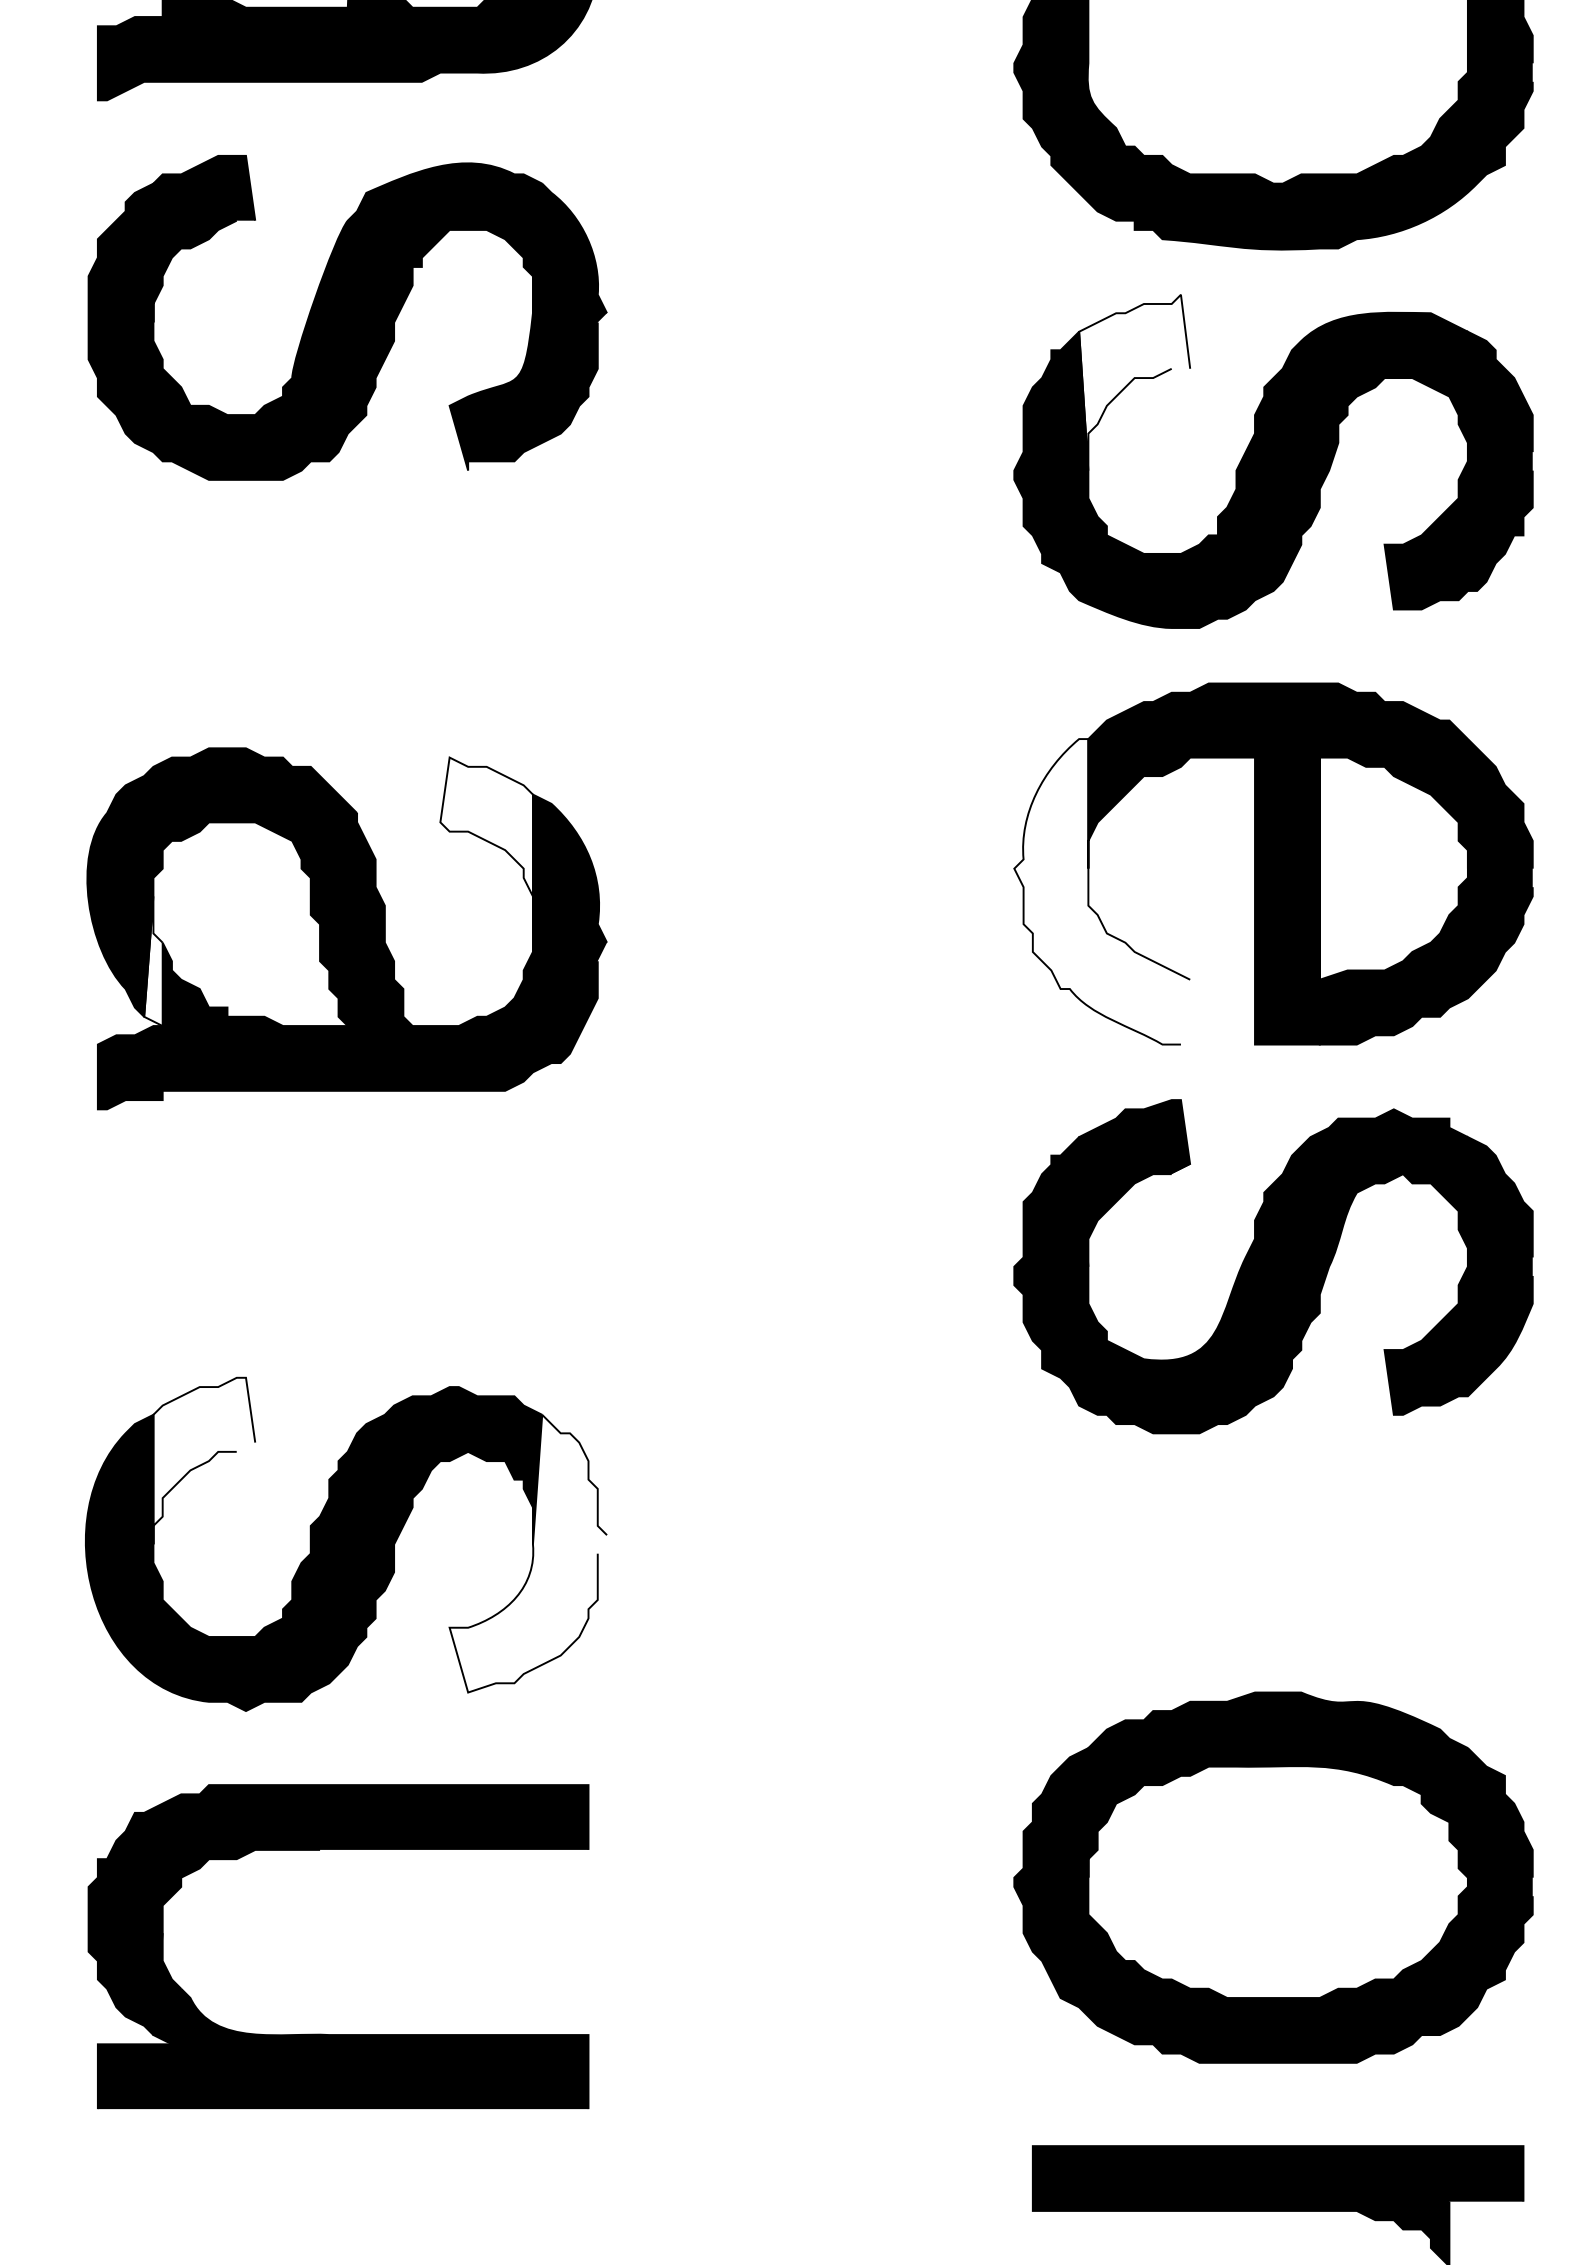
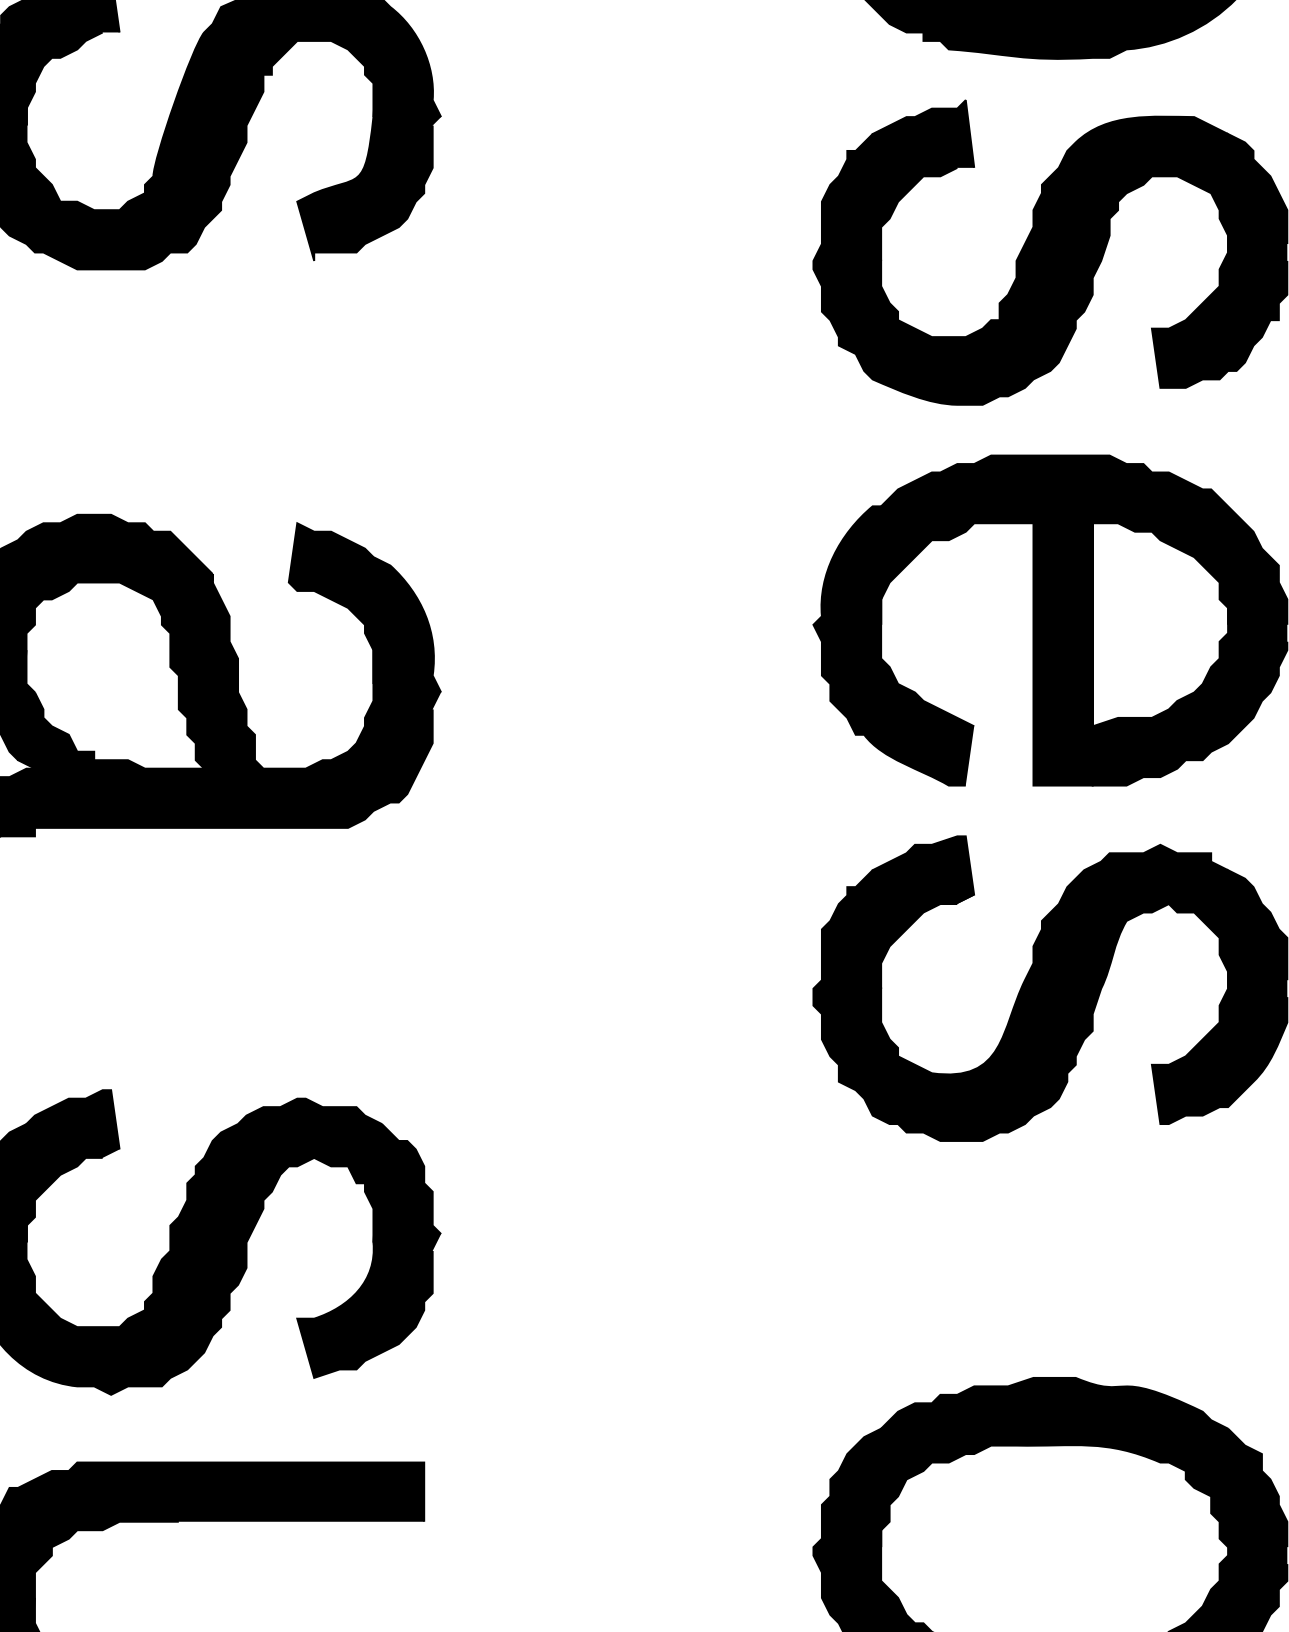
fill: (1134, 382) -> (923, 180), added
fill: (486, 845) -> (330, 603), added
fill: (1102, 891) -> (894, 645), added
fill: (153, 961) -> (26, 709), added
fill: (204, 1460) -> (73, 1165), added
fill: (528, 1553) -> (369, 1250), added

